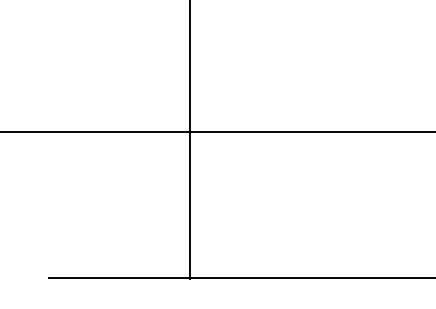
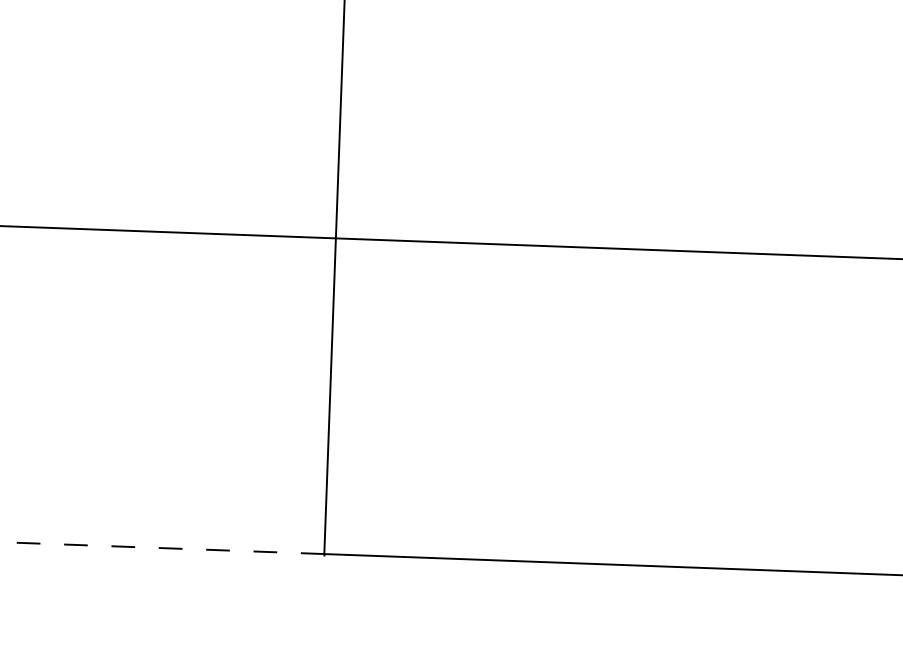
line: (119, 278) -> (171, 549), solid -> dashed

